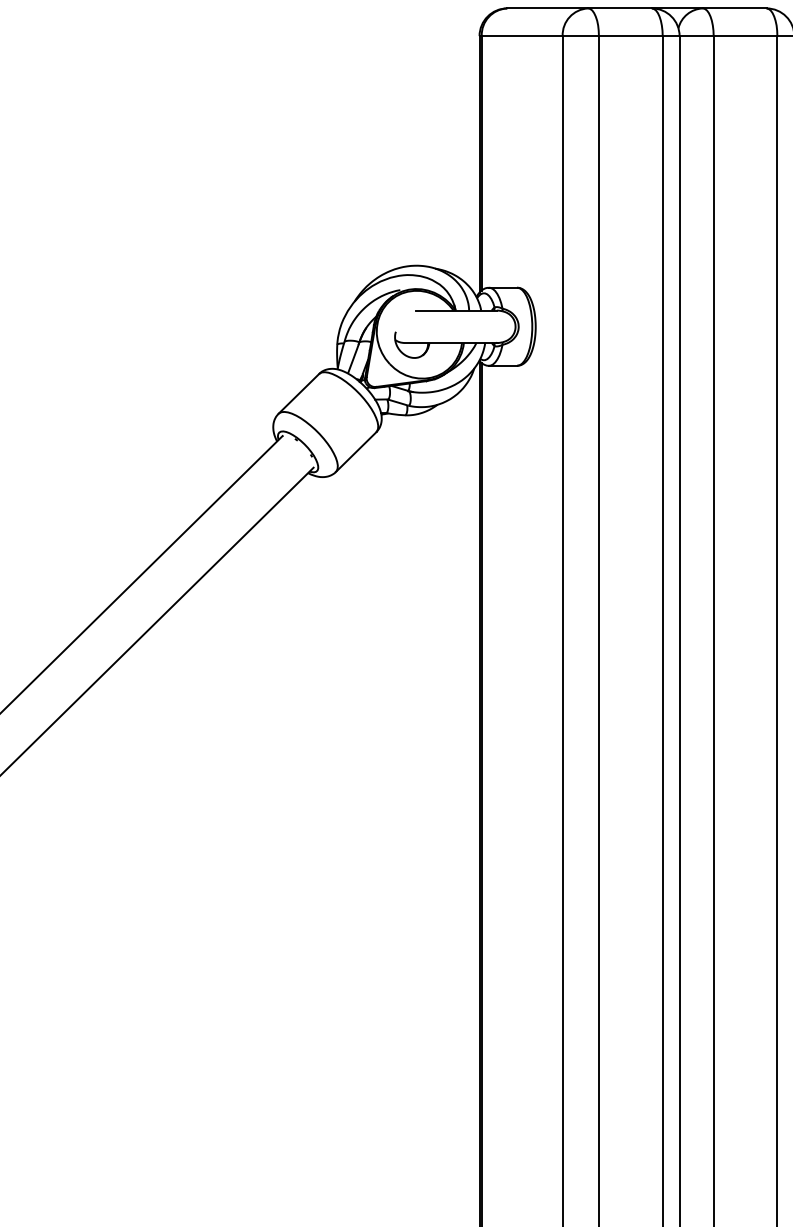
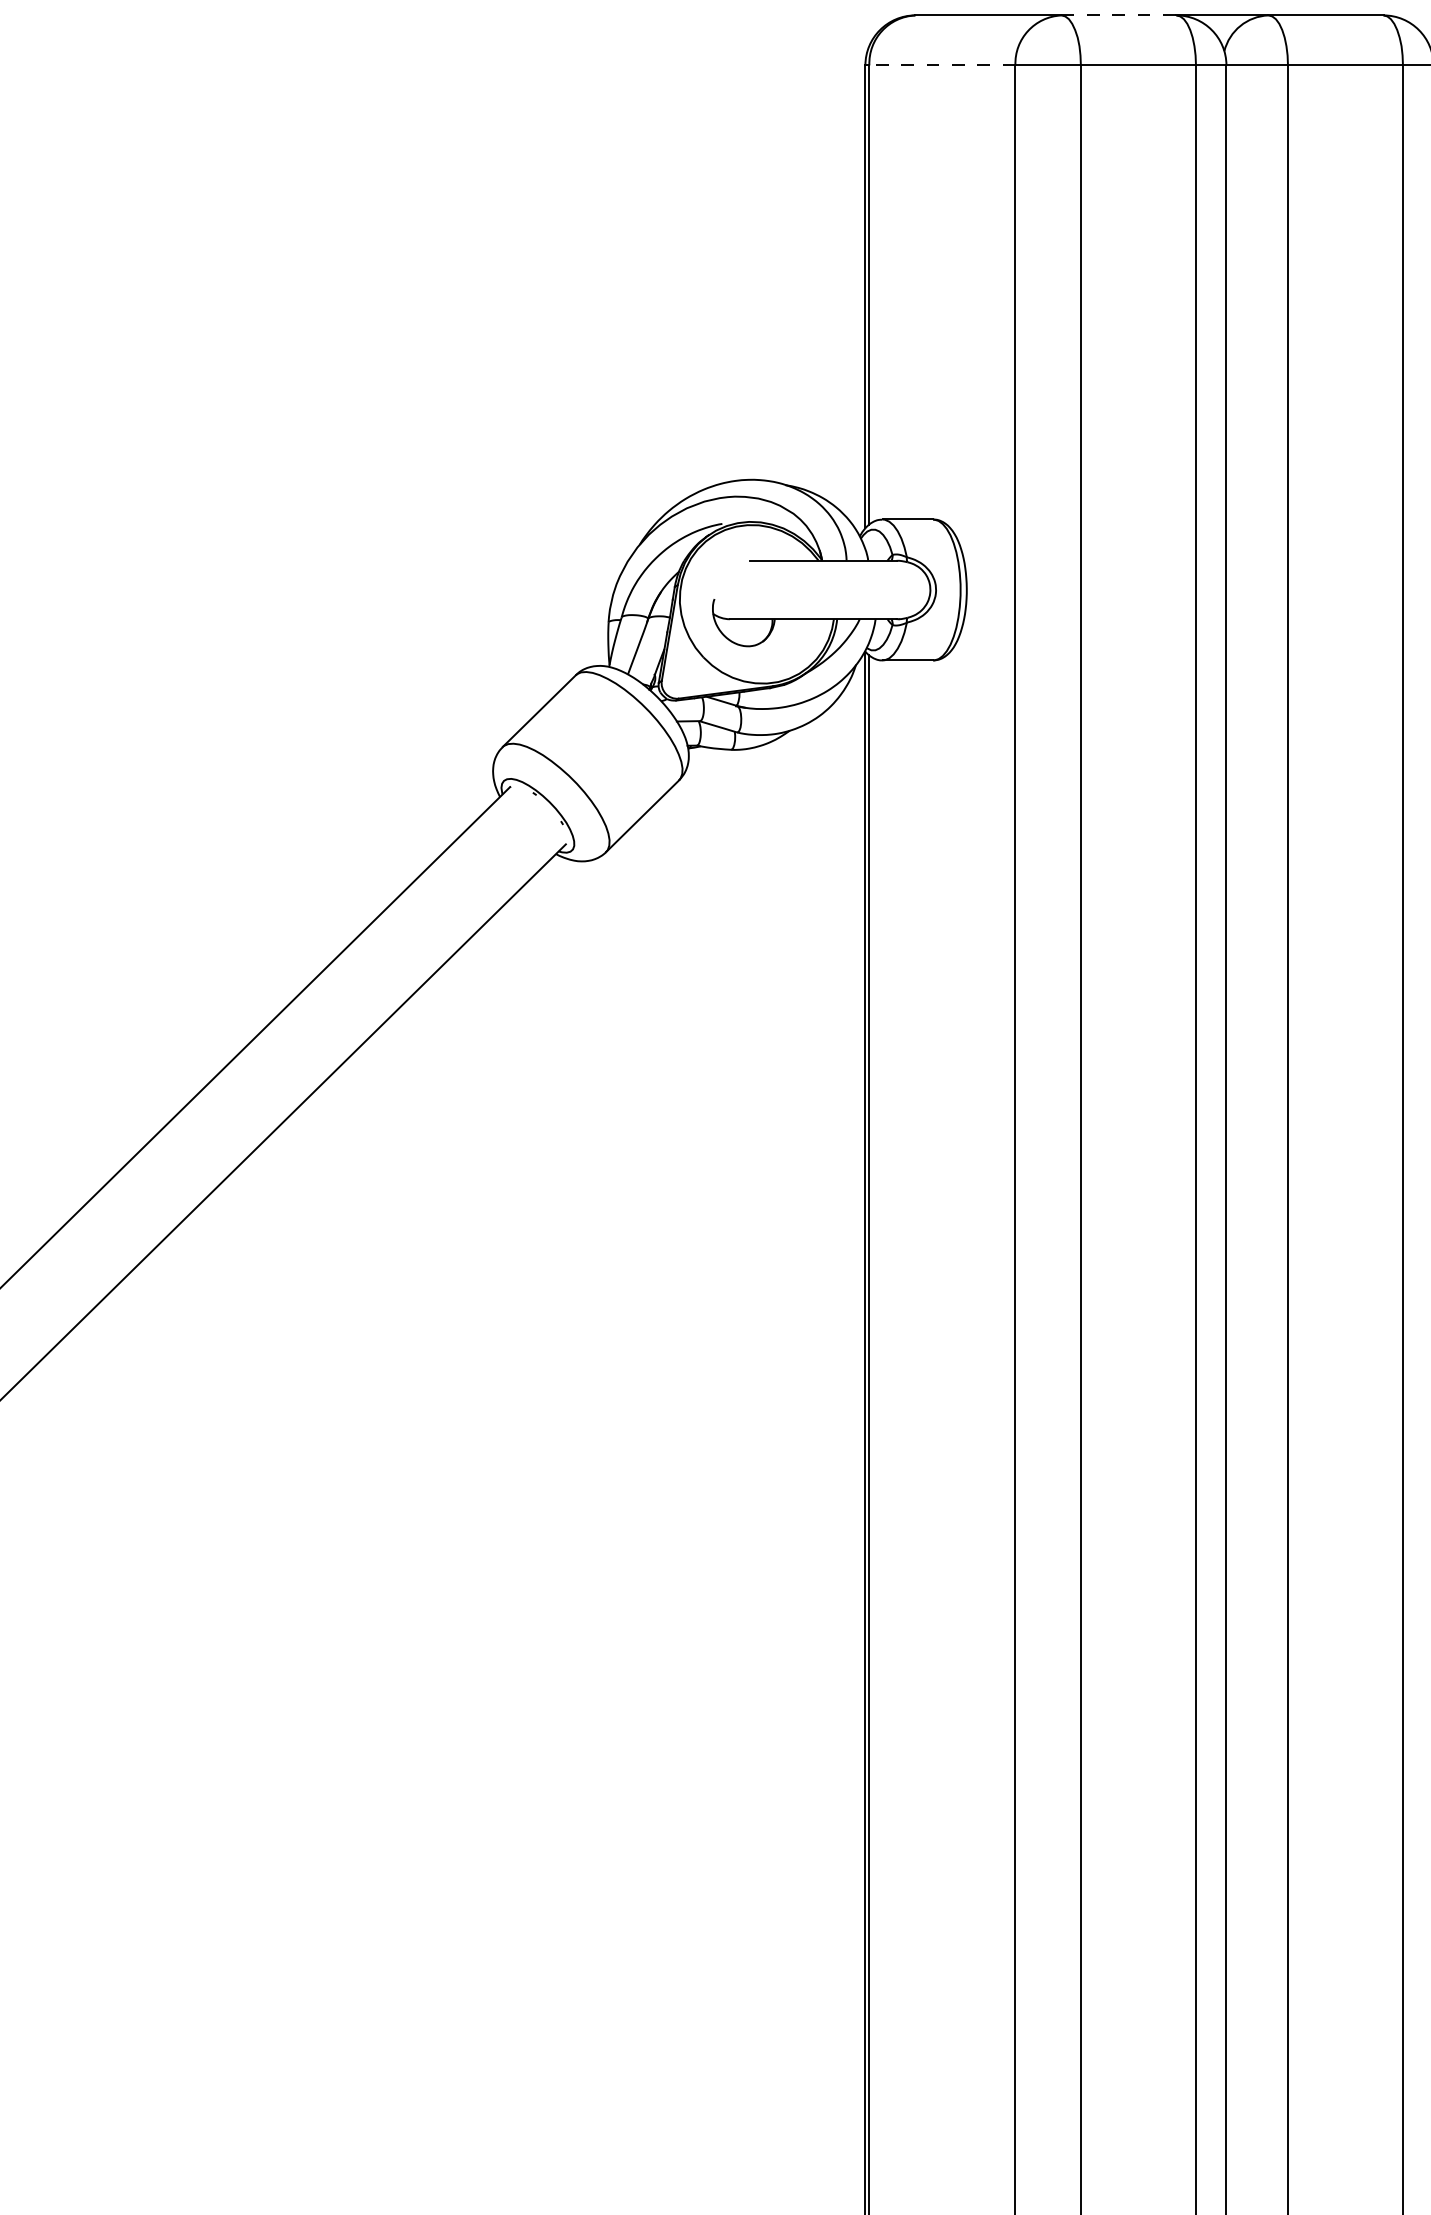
line: (620, 8) -> (1119, 15), solid -> dashed
line: (521, 36) -> (941, 66), solid -> dashed

